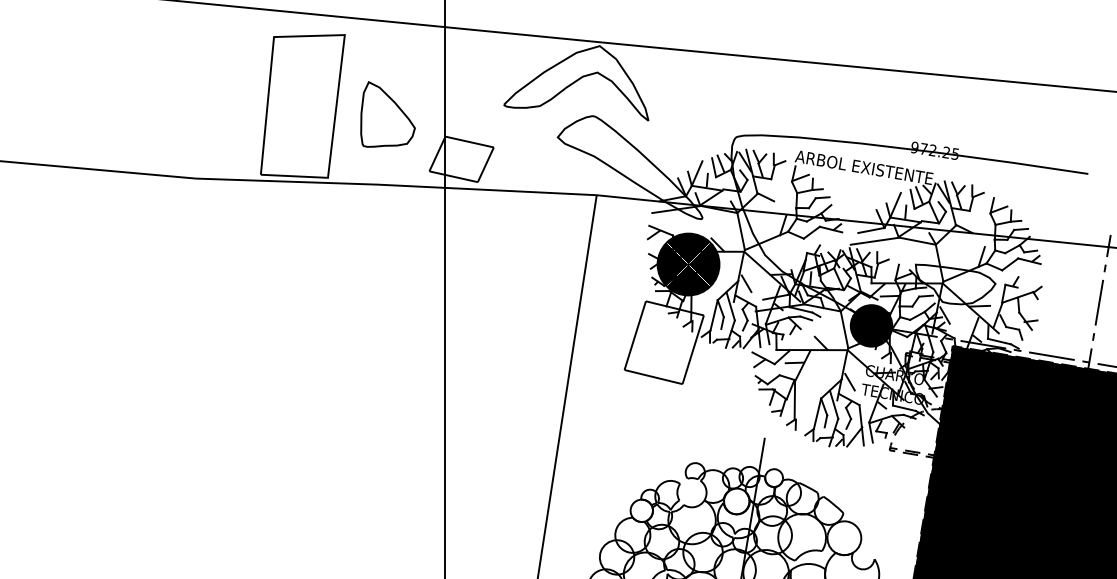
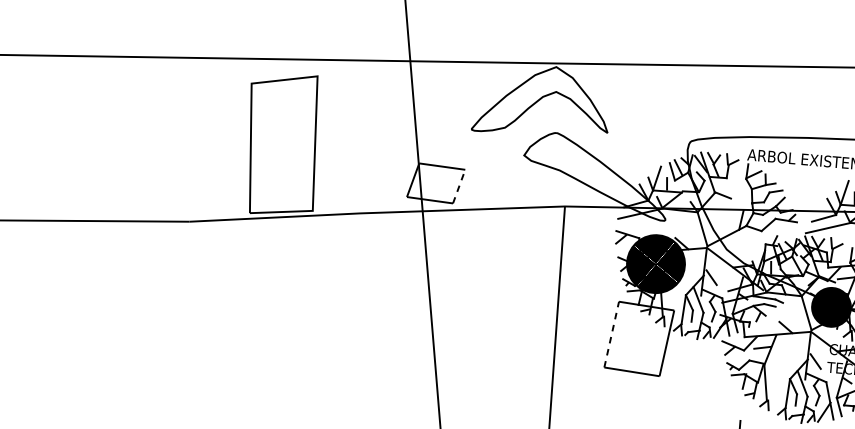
part: (387, 114) -> (363, 147), removed
line: (486, 164) -> (459, 186), solid -> dashed
line: (635, 335) -> (611, 334), solid -> dashed

